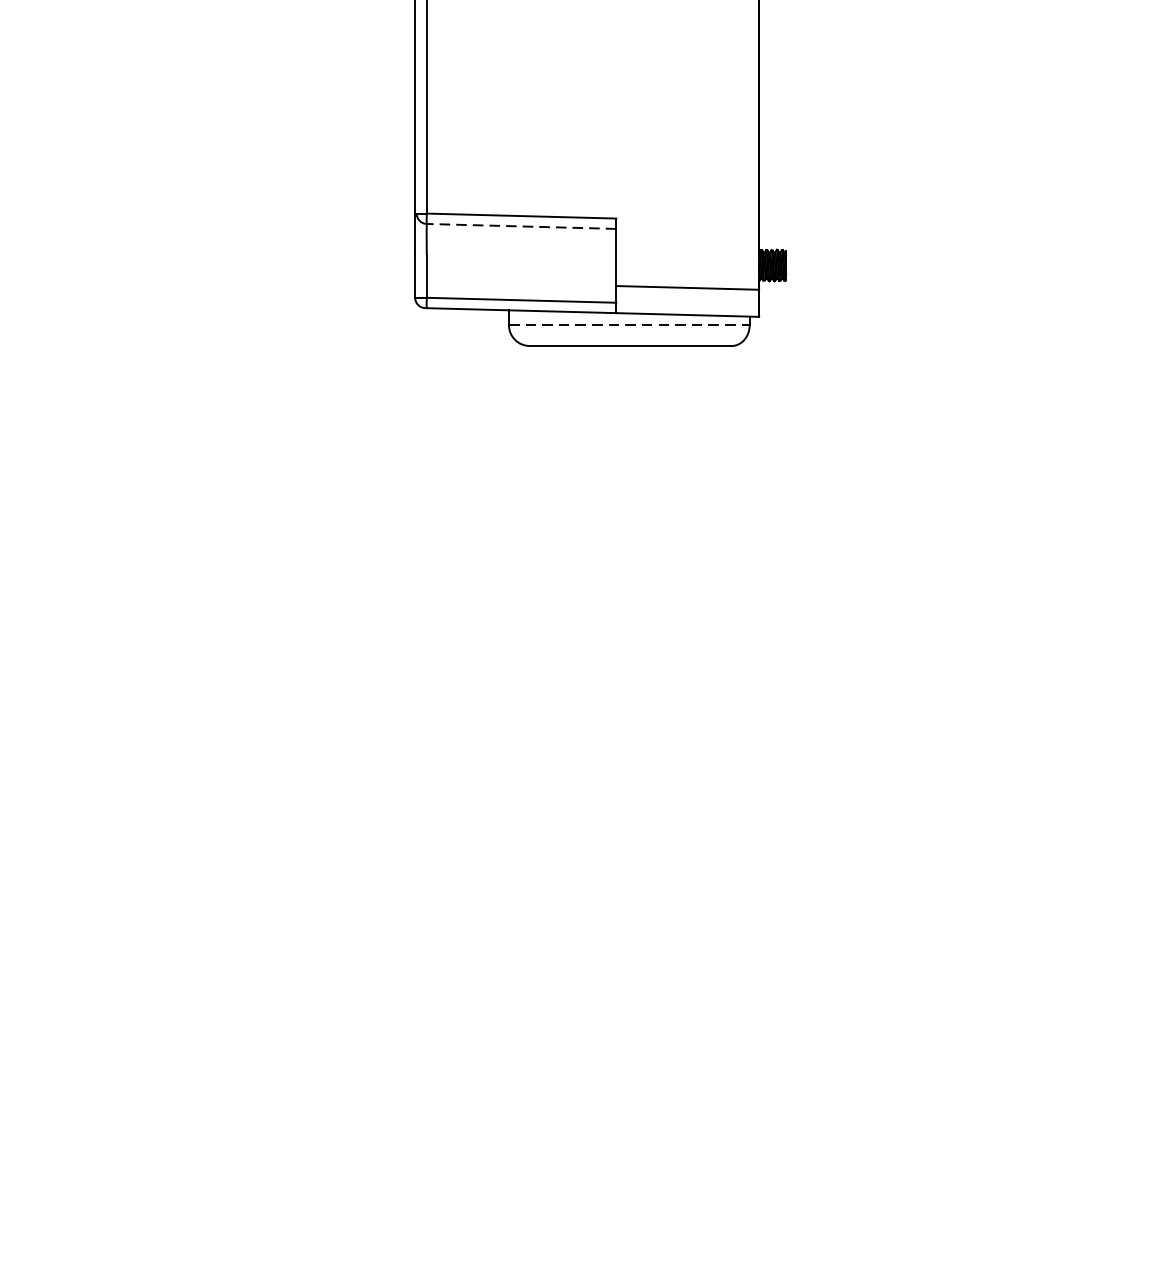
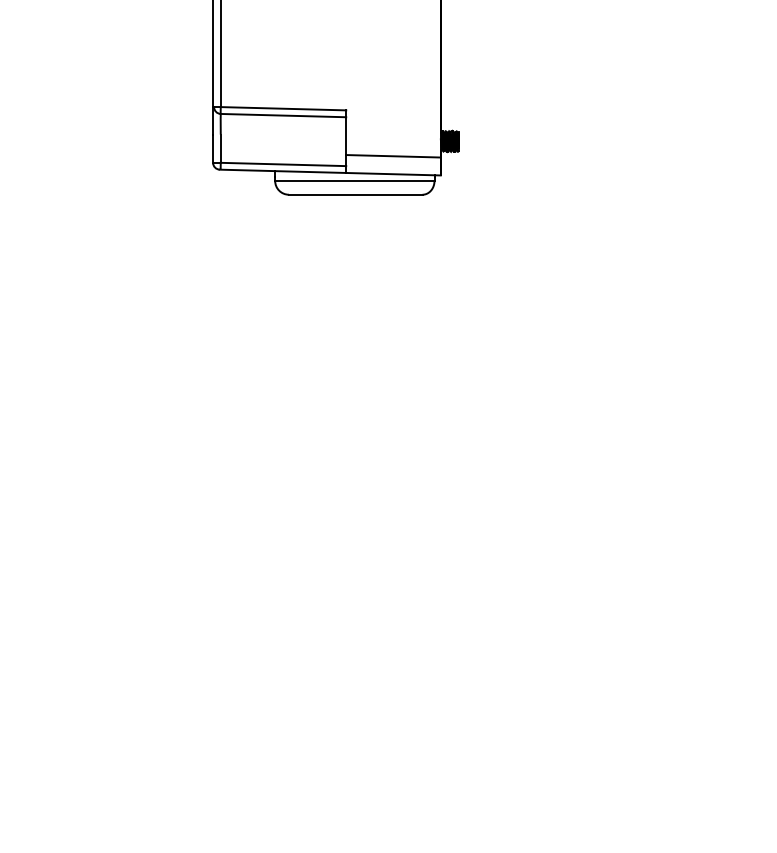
line: (521, 226) -> (283, 115), dashed -> solid
line: (628, 324) -> (354, 180), dashed -> solid

